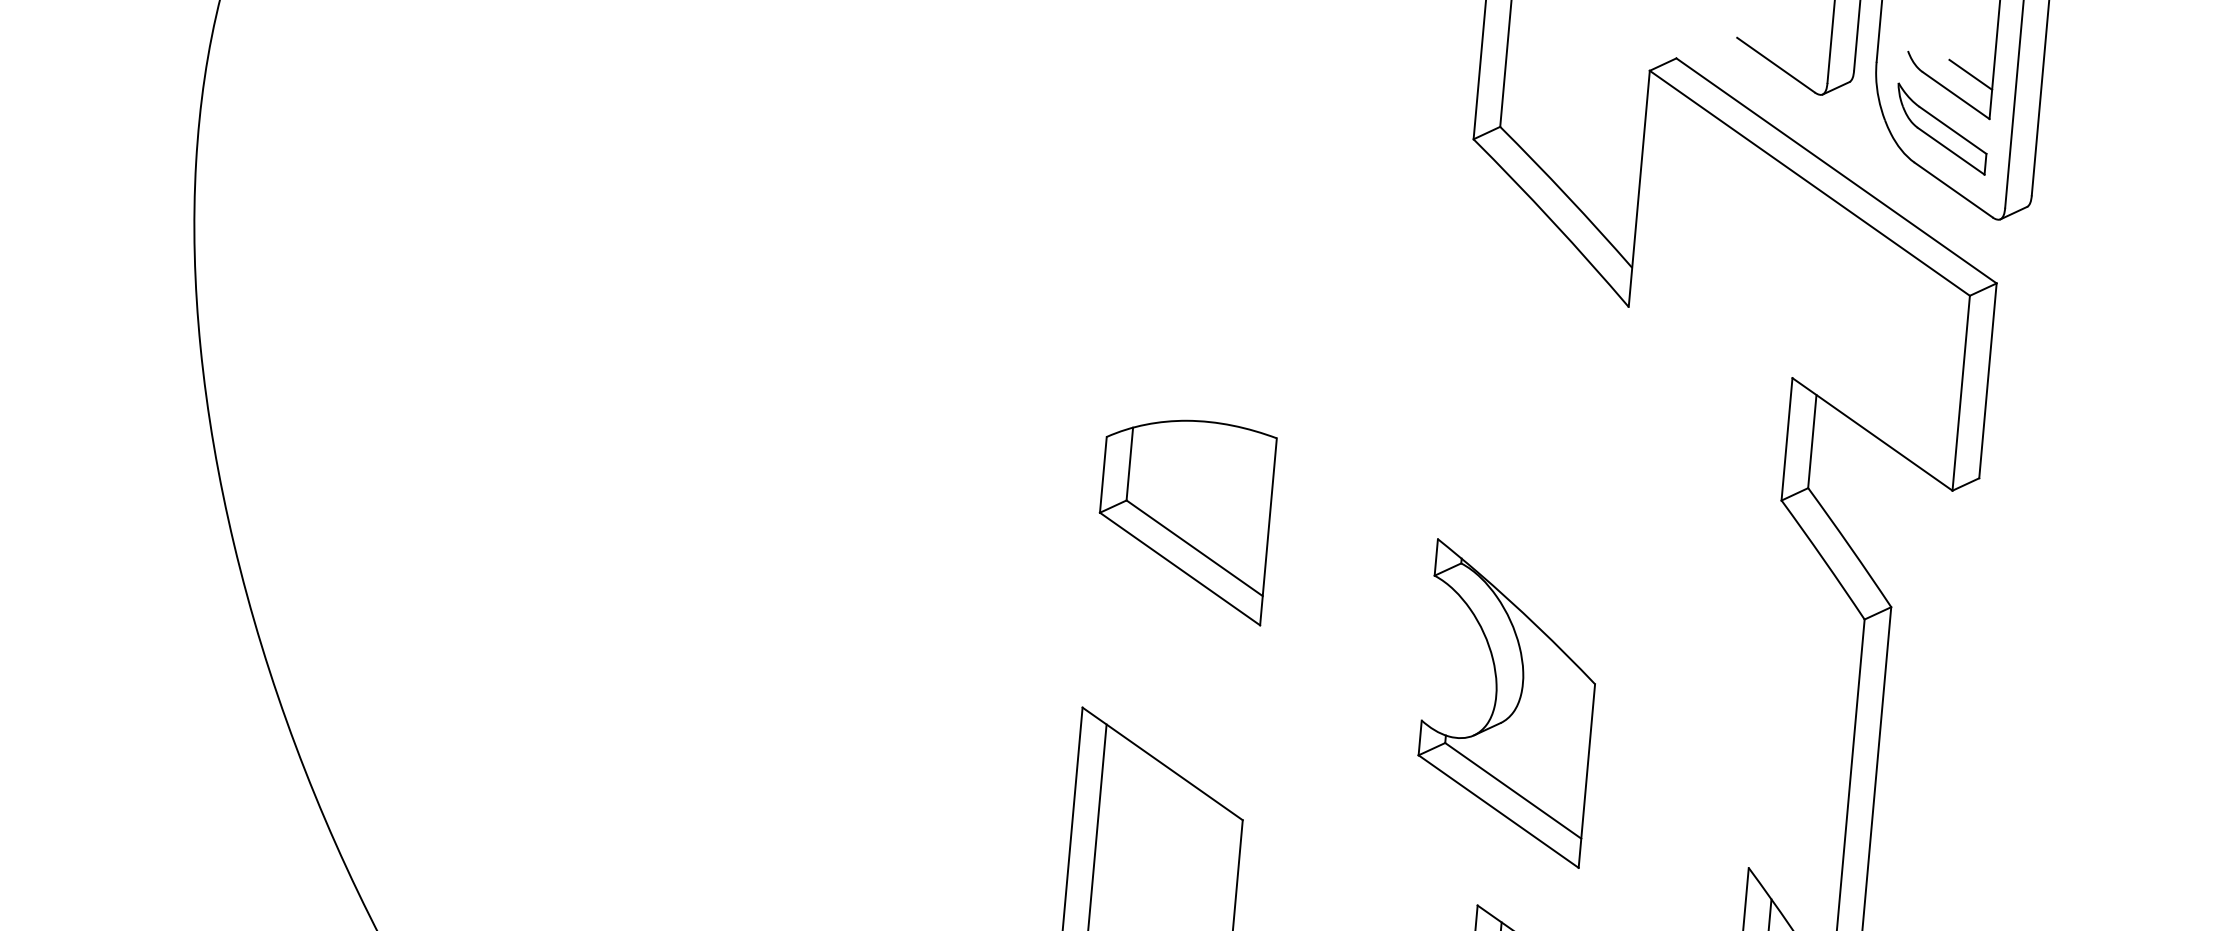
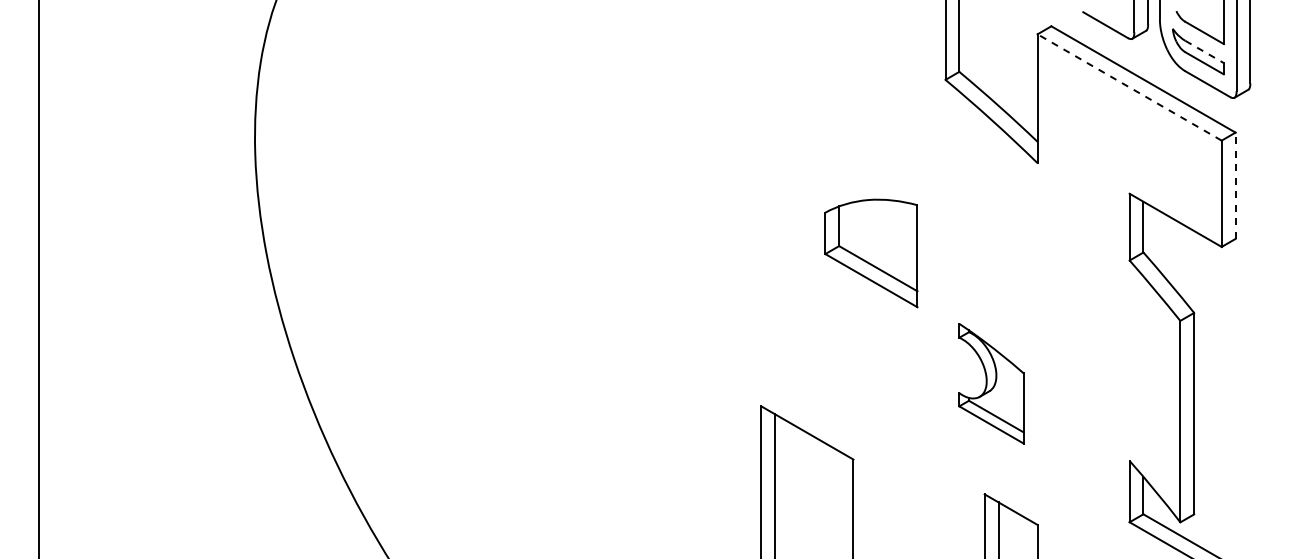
line: (1970, 73) -> (1211, 20), removed
line: (1954, 131) -> (1205, 52), solid -> dashed
line: (1809, 183) -> (1129, 87), solid -> dashed
line: (1987, 380) -> (1235, 185), solid -> dashed
part: (1184, 519) -> (871, 253), moved
part: (1508, 703) -> (991, 383), size x0.7

